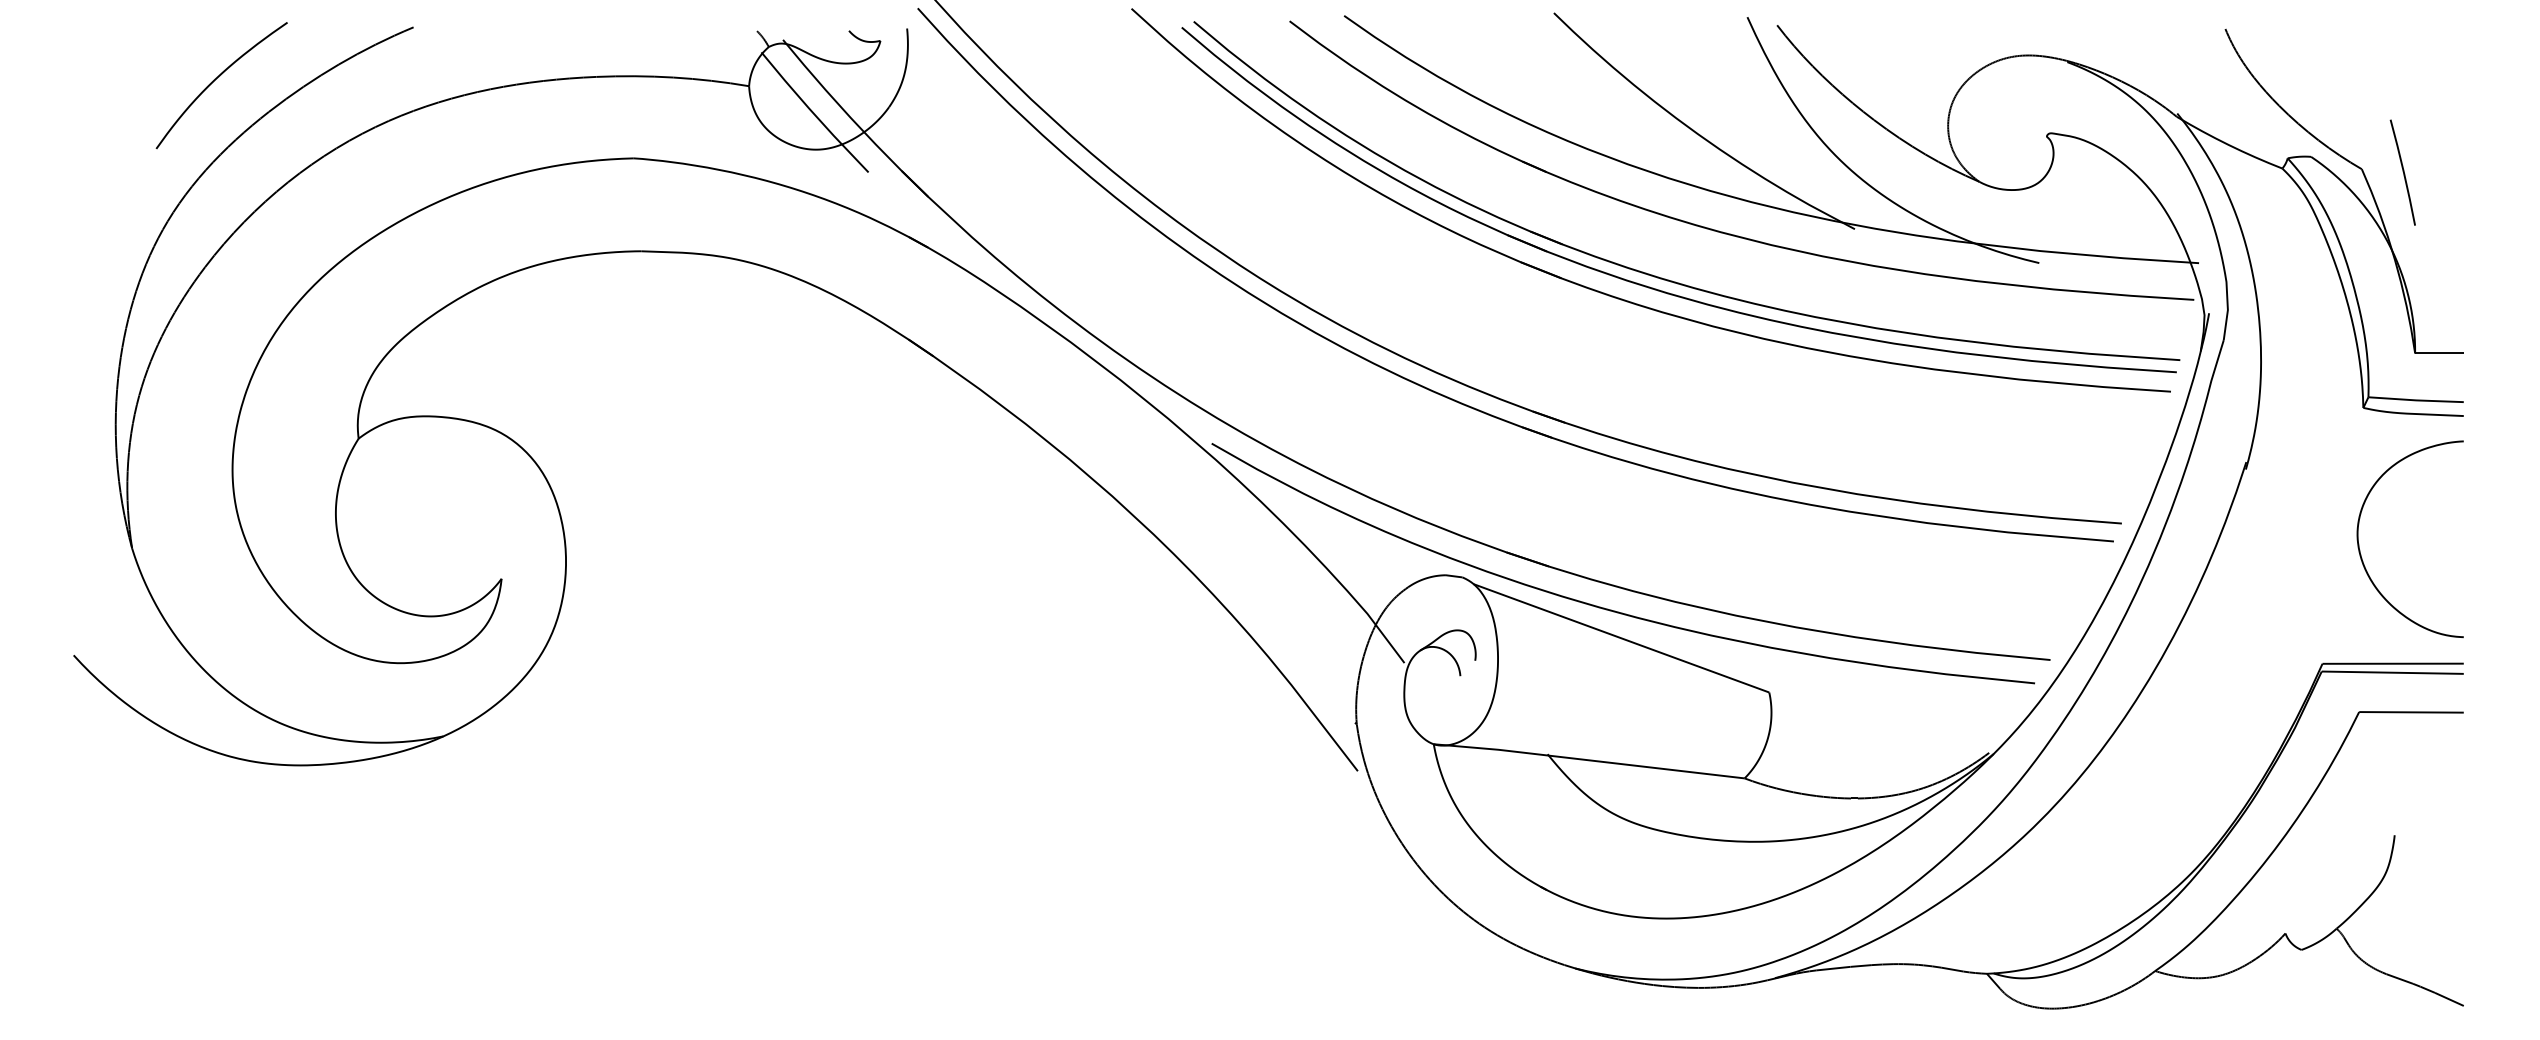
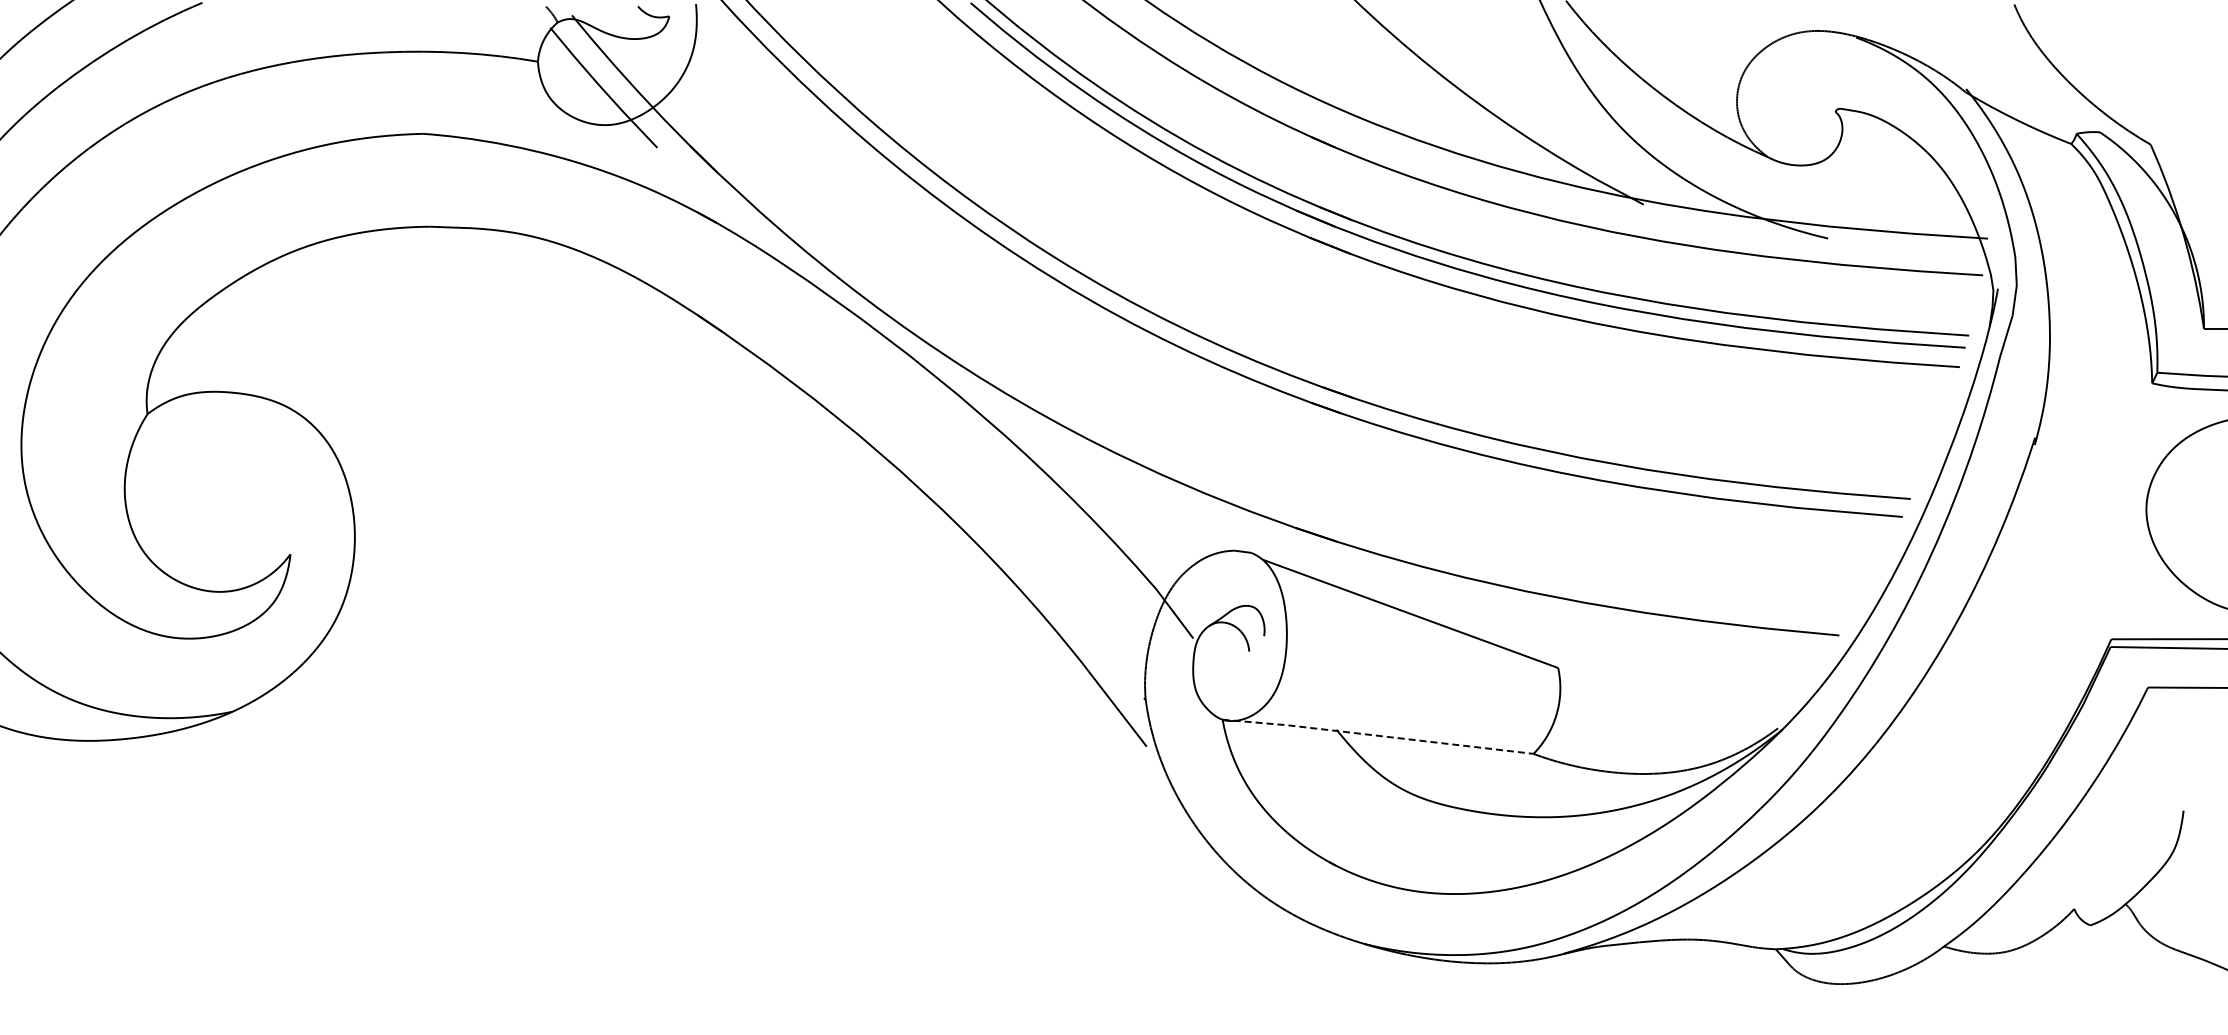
line: (2402, 171) -> (2191, 146), removed
curve: (1611, 609) -> (1400, 584), removed
line: (1588, 760) -> (1377, 735), solid -> dashed

